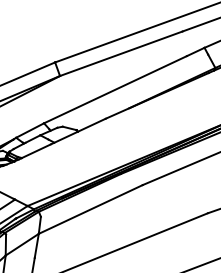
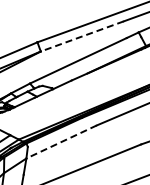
line: (120, 53) -> (81, 36), solid -> dashed
line: (90, 208) -> (61, 141), solid -> dashed

